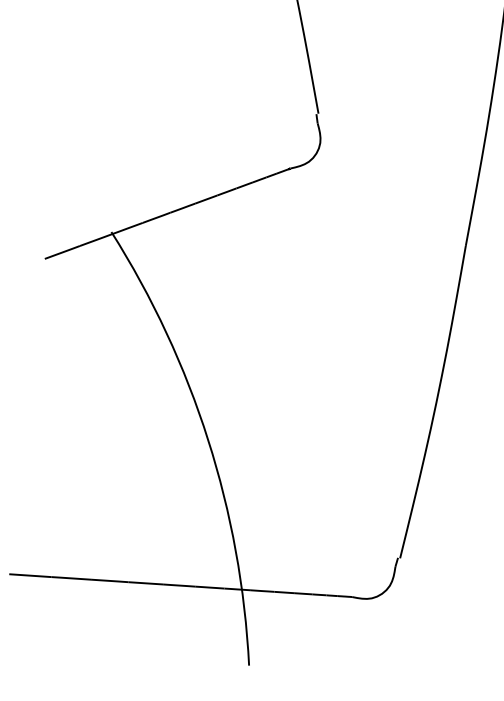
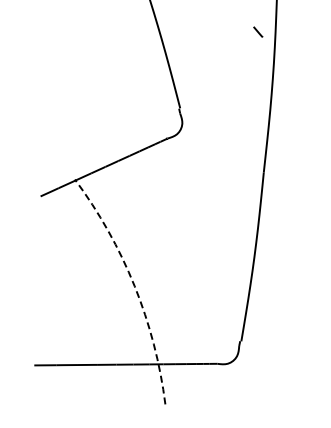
arc: (207, 440) -> (134, 286), solid -> dashed

